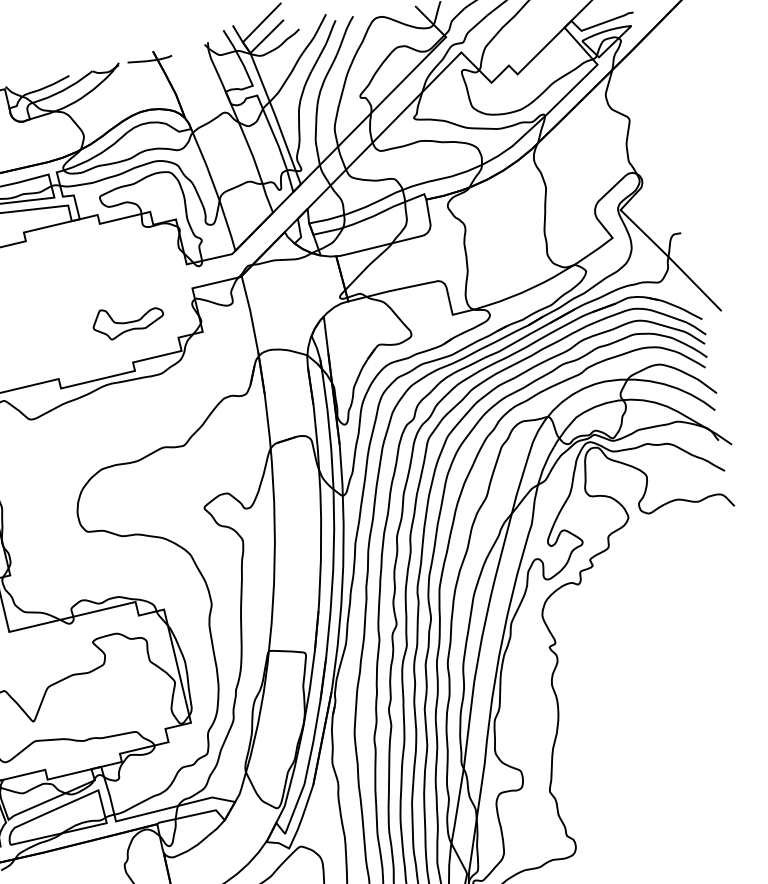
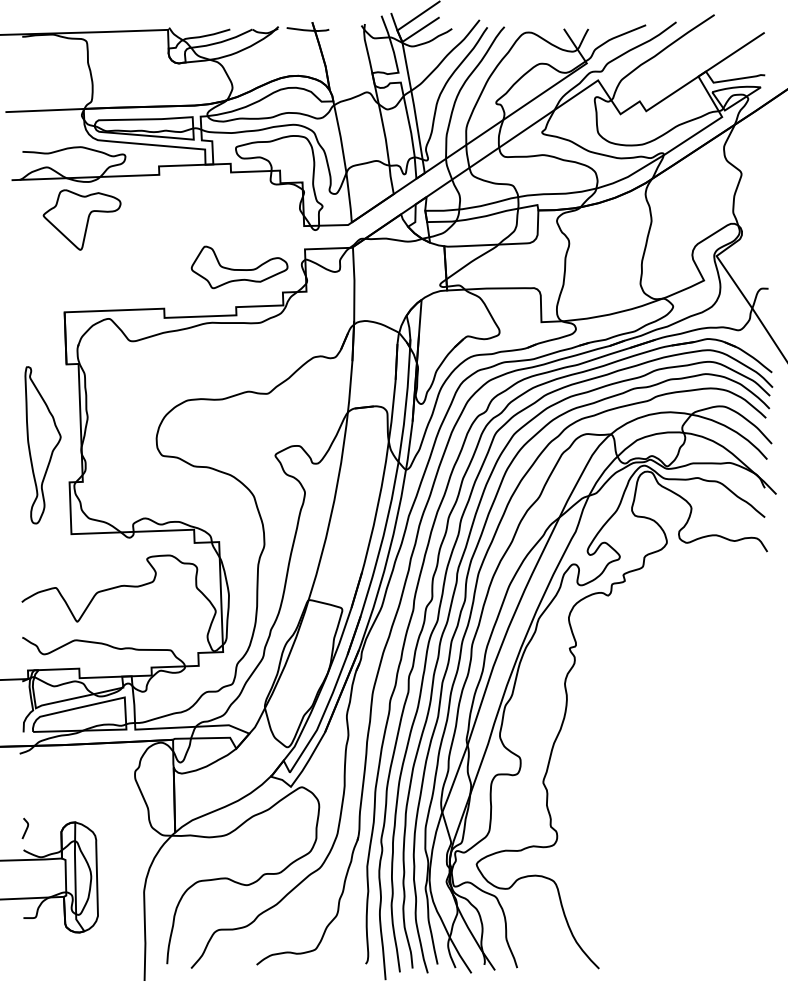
part: (128, 320) -> (239, 267), size x1.43

